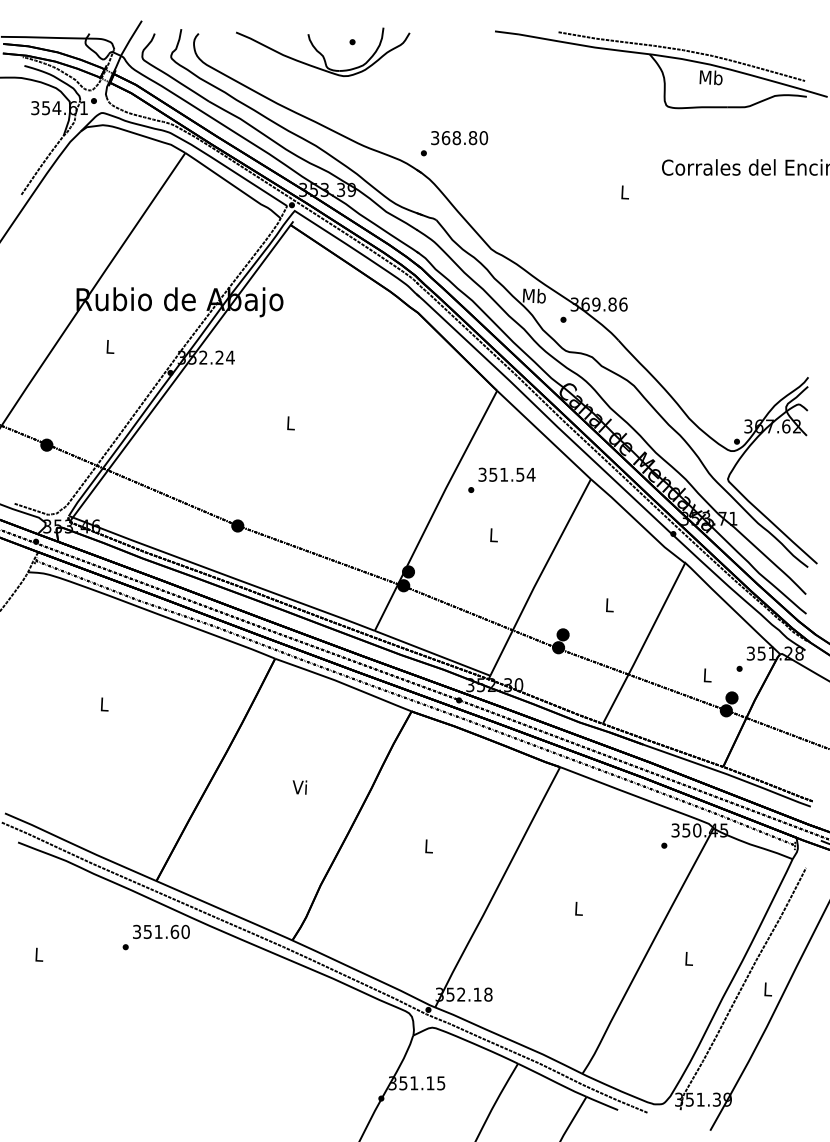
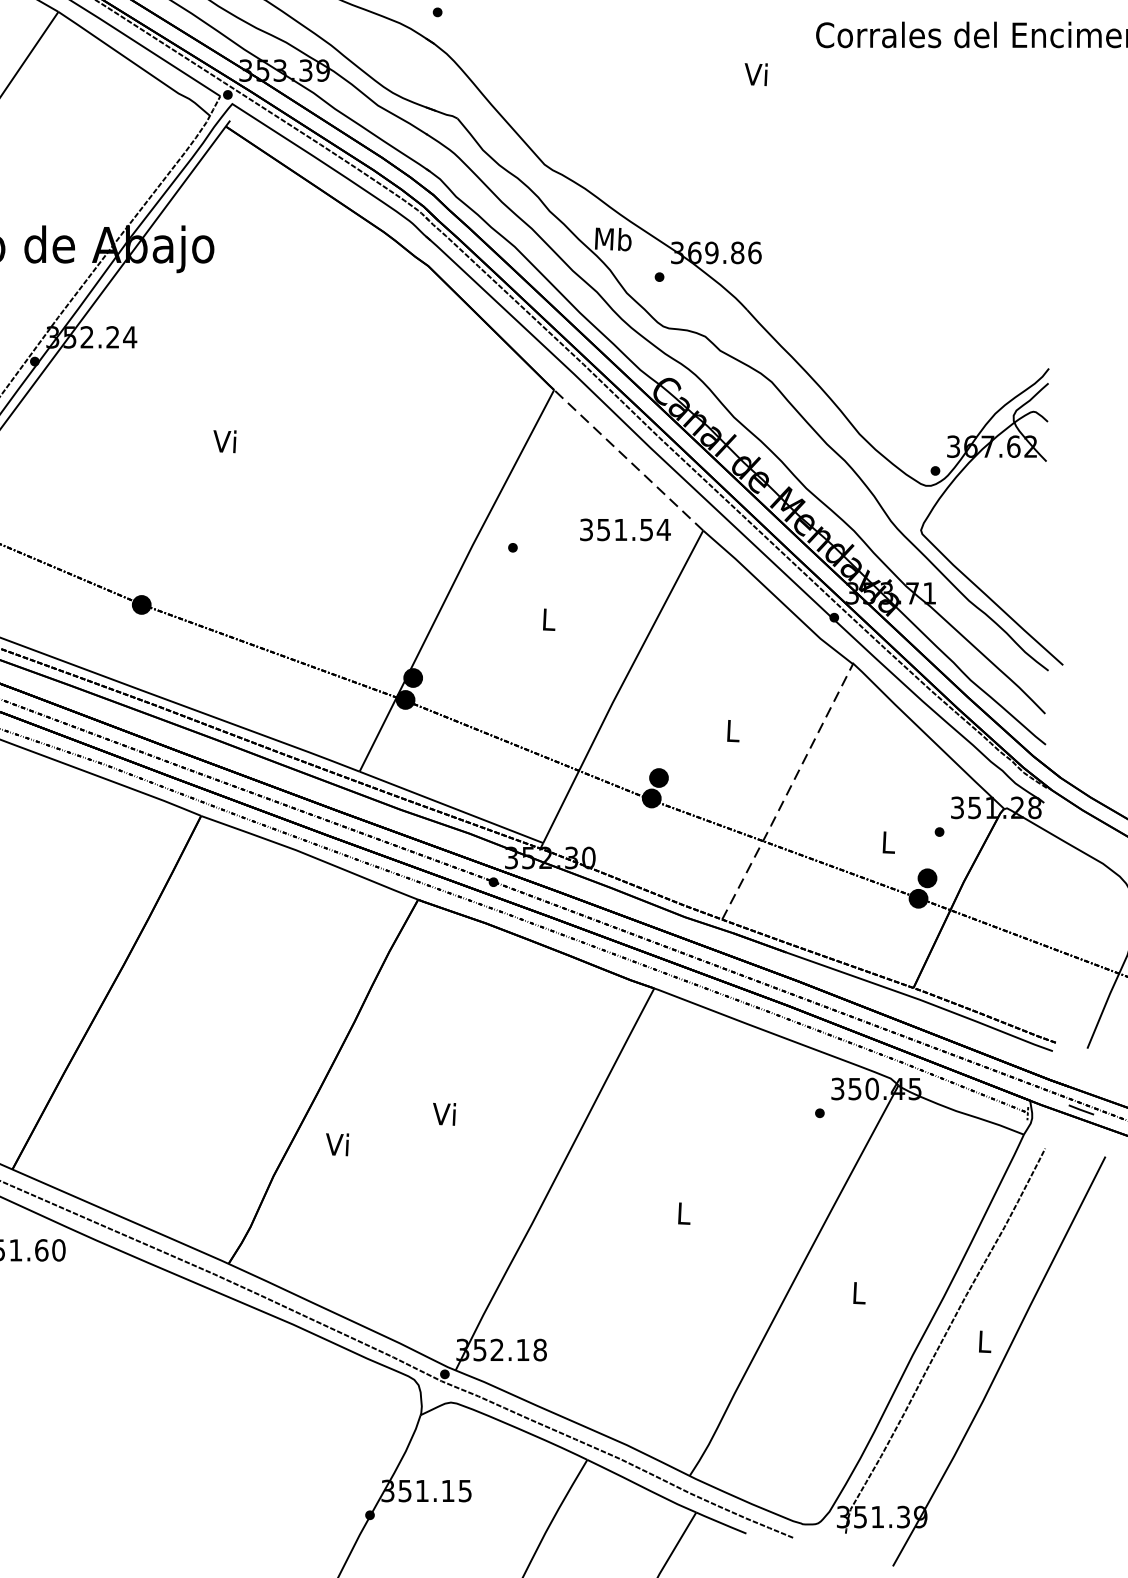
text: (624, 192) -> (756, 74), L -> Vi
text: (290, 423) -> (225, 441), L -> Vi
line: (543, 434) -> (627, 459), solid -> dashed
text: (506, 474) -> (624, 529), moved
line: (644, 643) -> (788, 791), solid -> dashed
text: (299, 787) -> (336, 1144), moved
text: (428, 846) -> (444, 1114), L -> Vi

